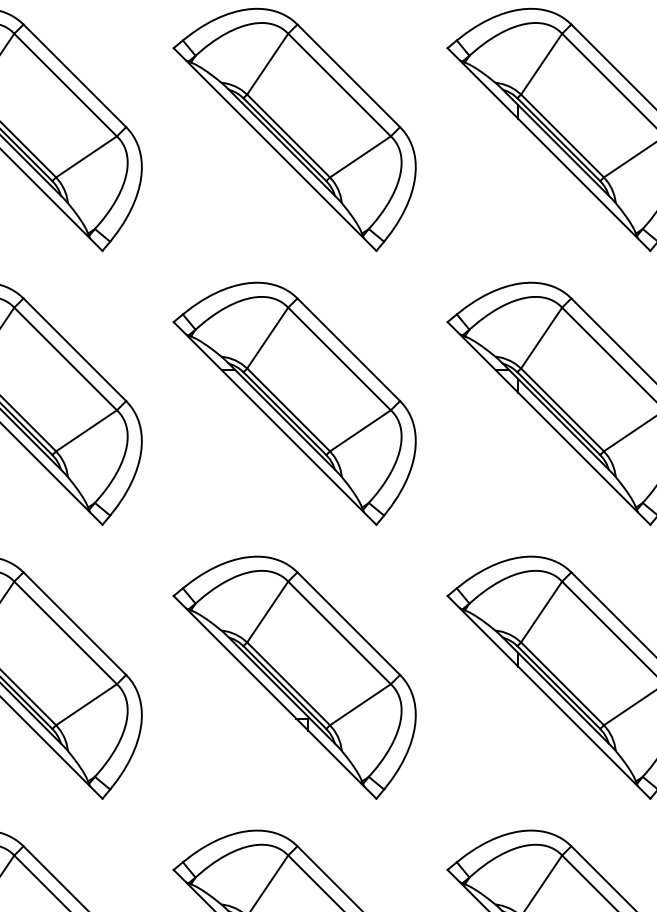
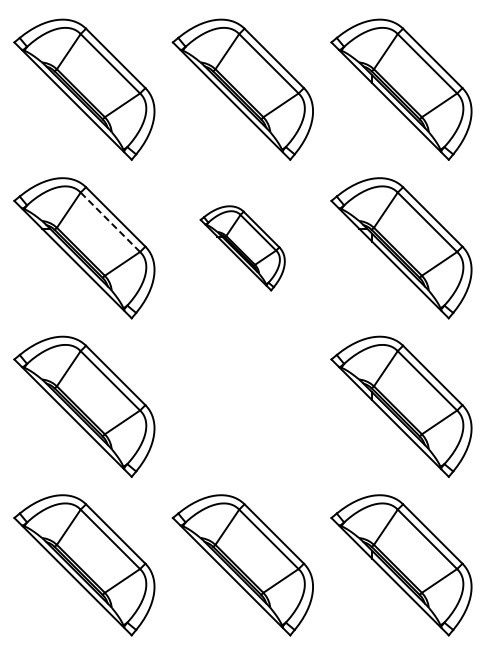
line: (65, 359) -> (110, 222), solid -> dashed
part: (293, 404) -> (242, 248), size x0.6
part: (293, 677) -> (242, 406), removed

